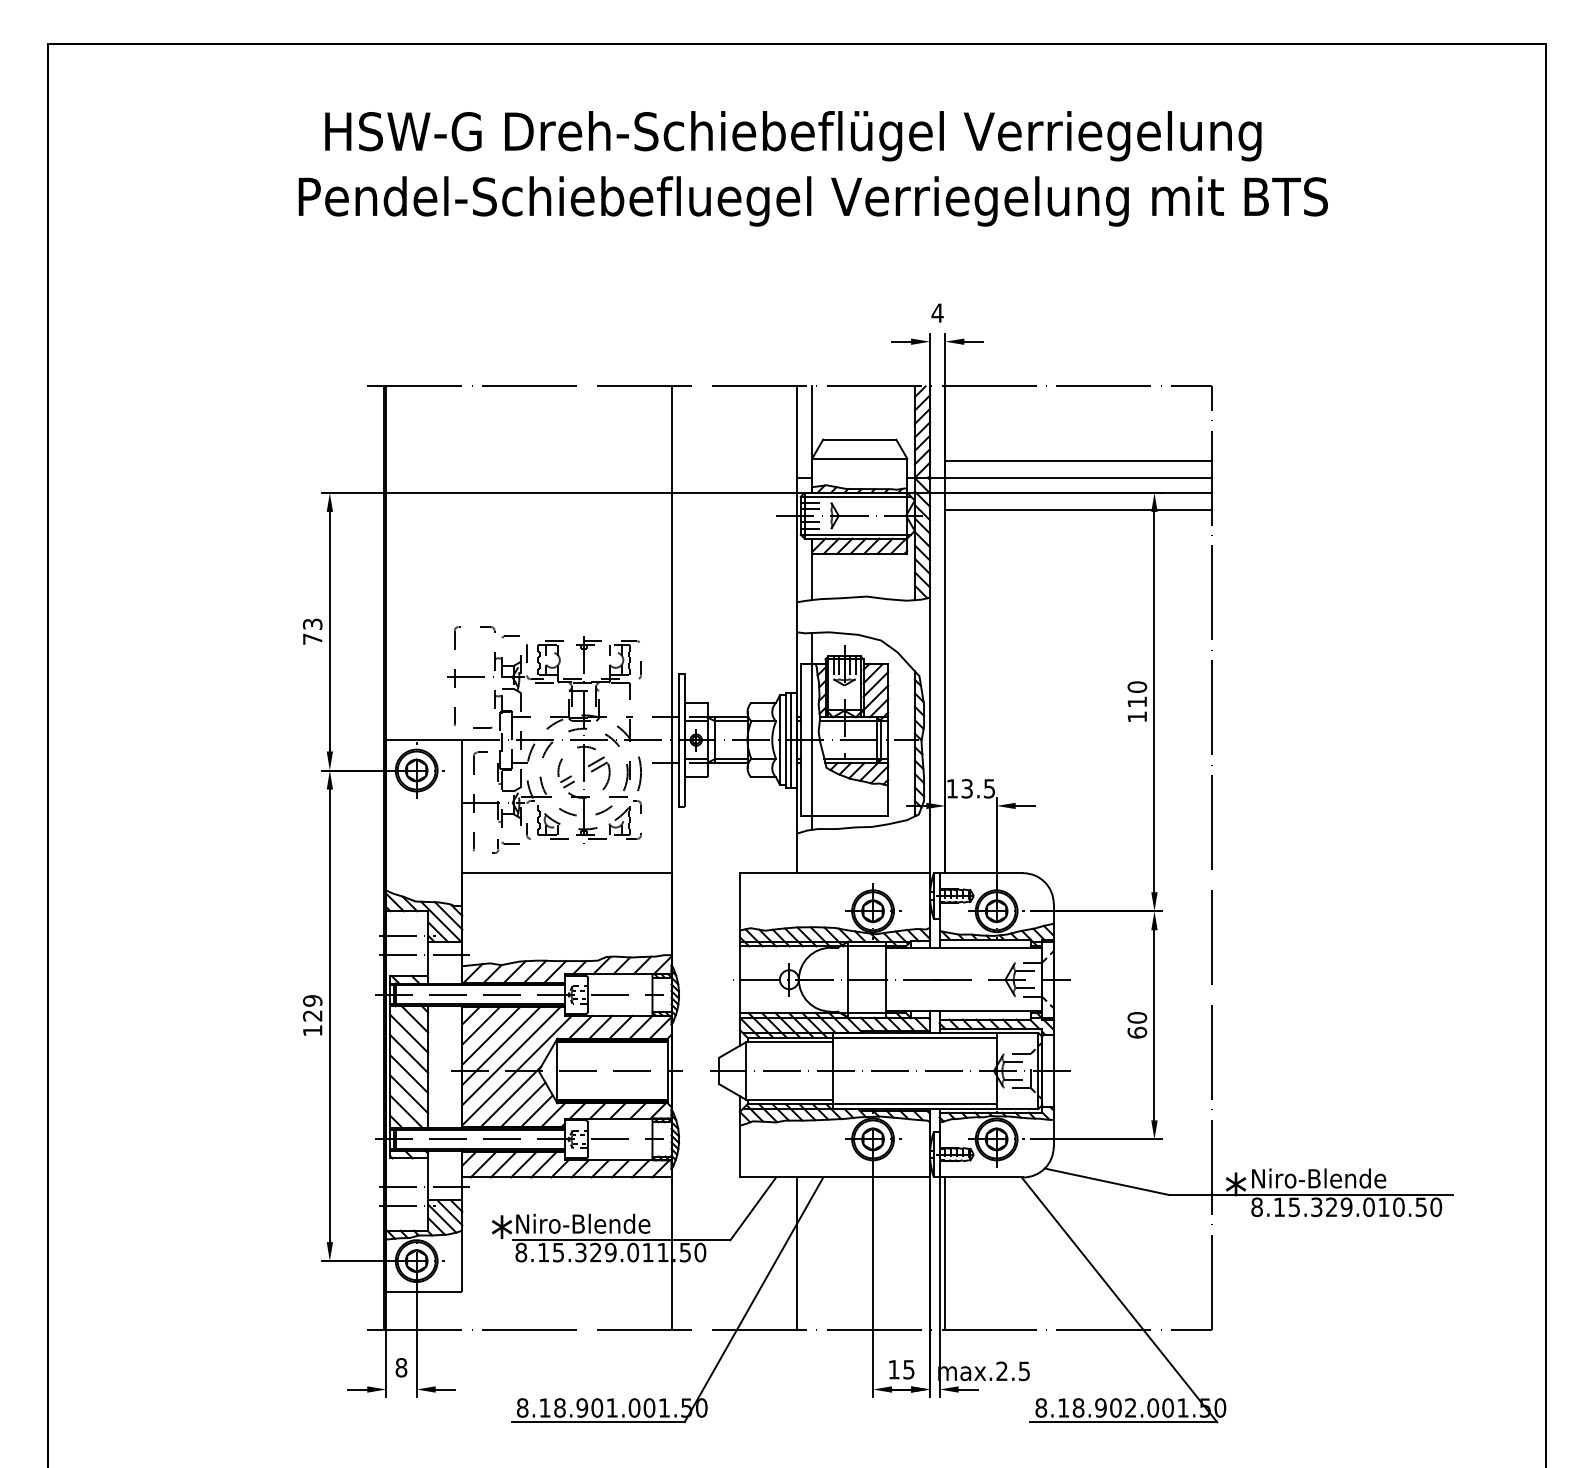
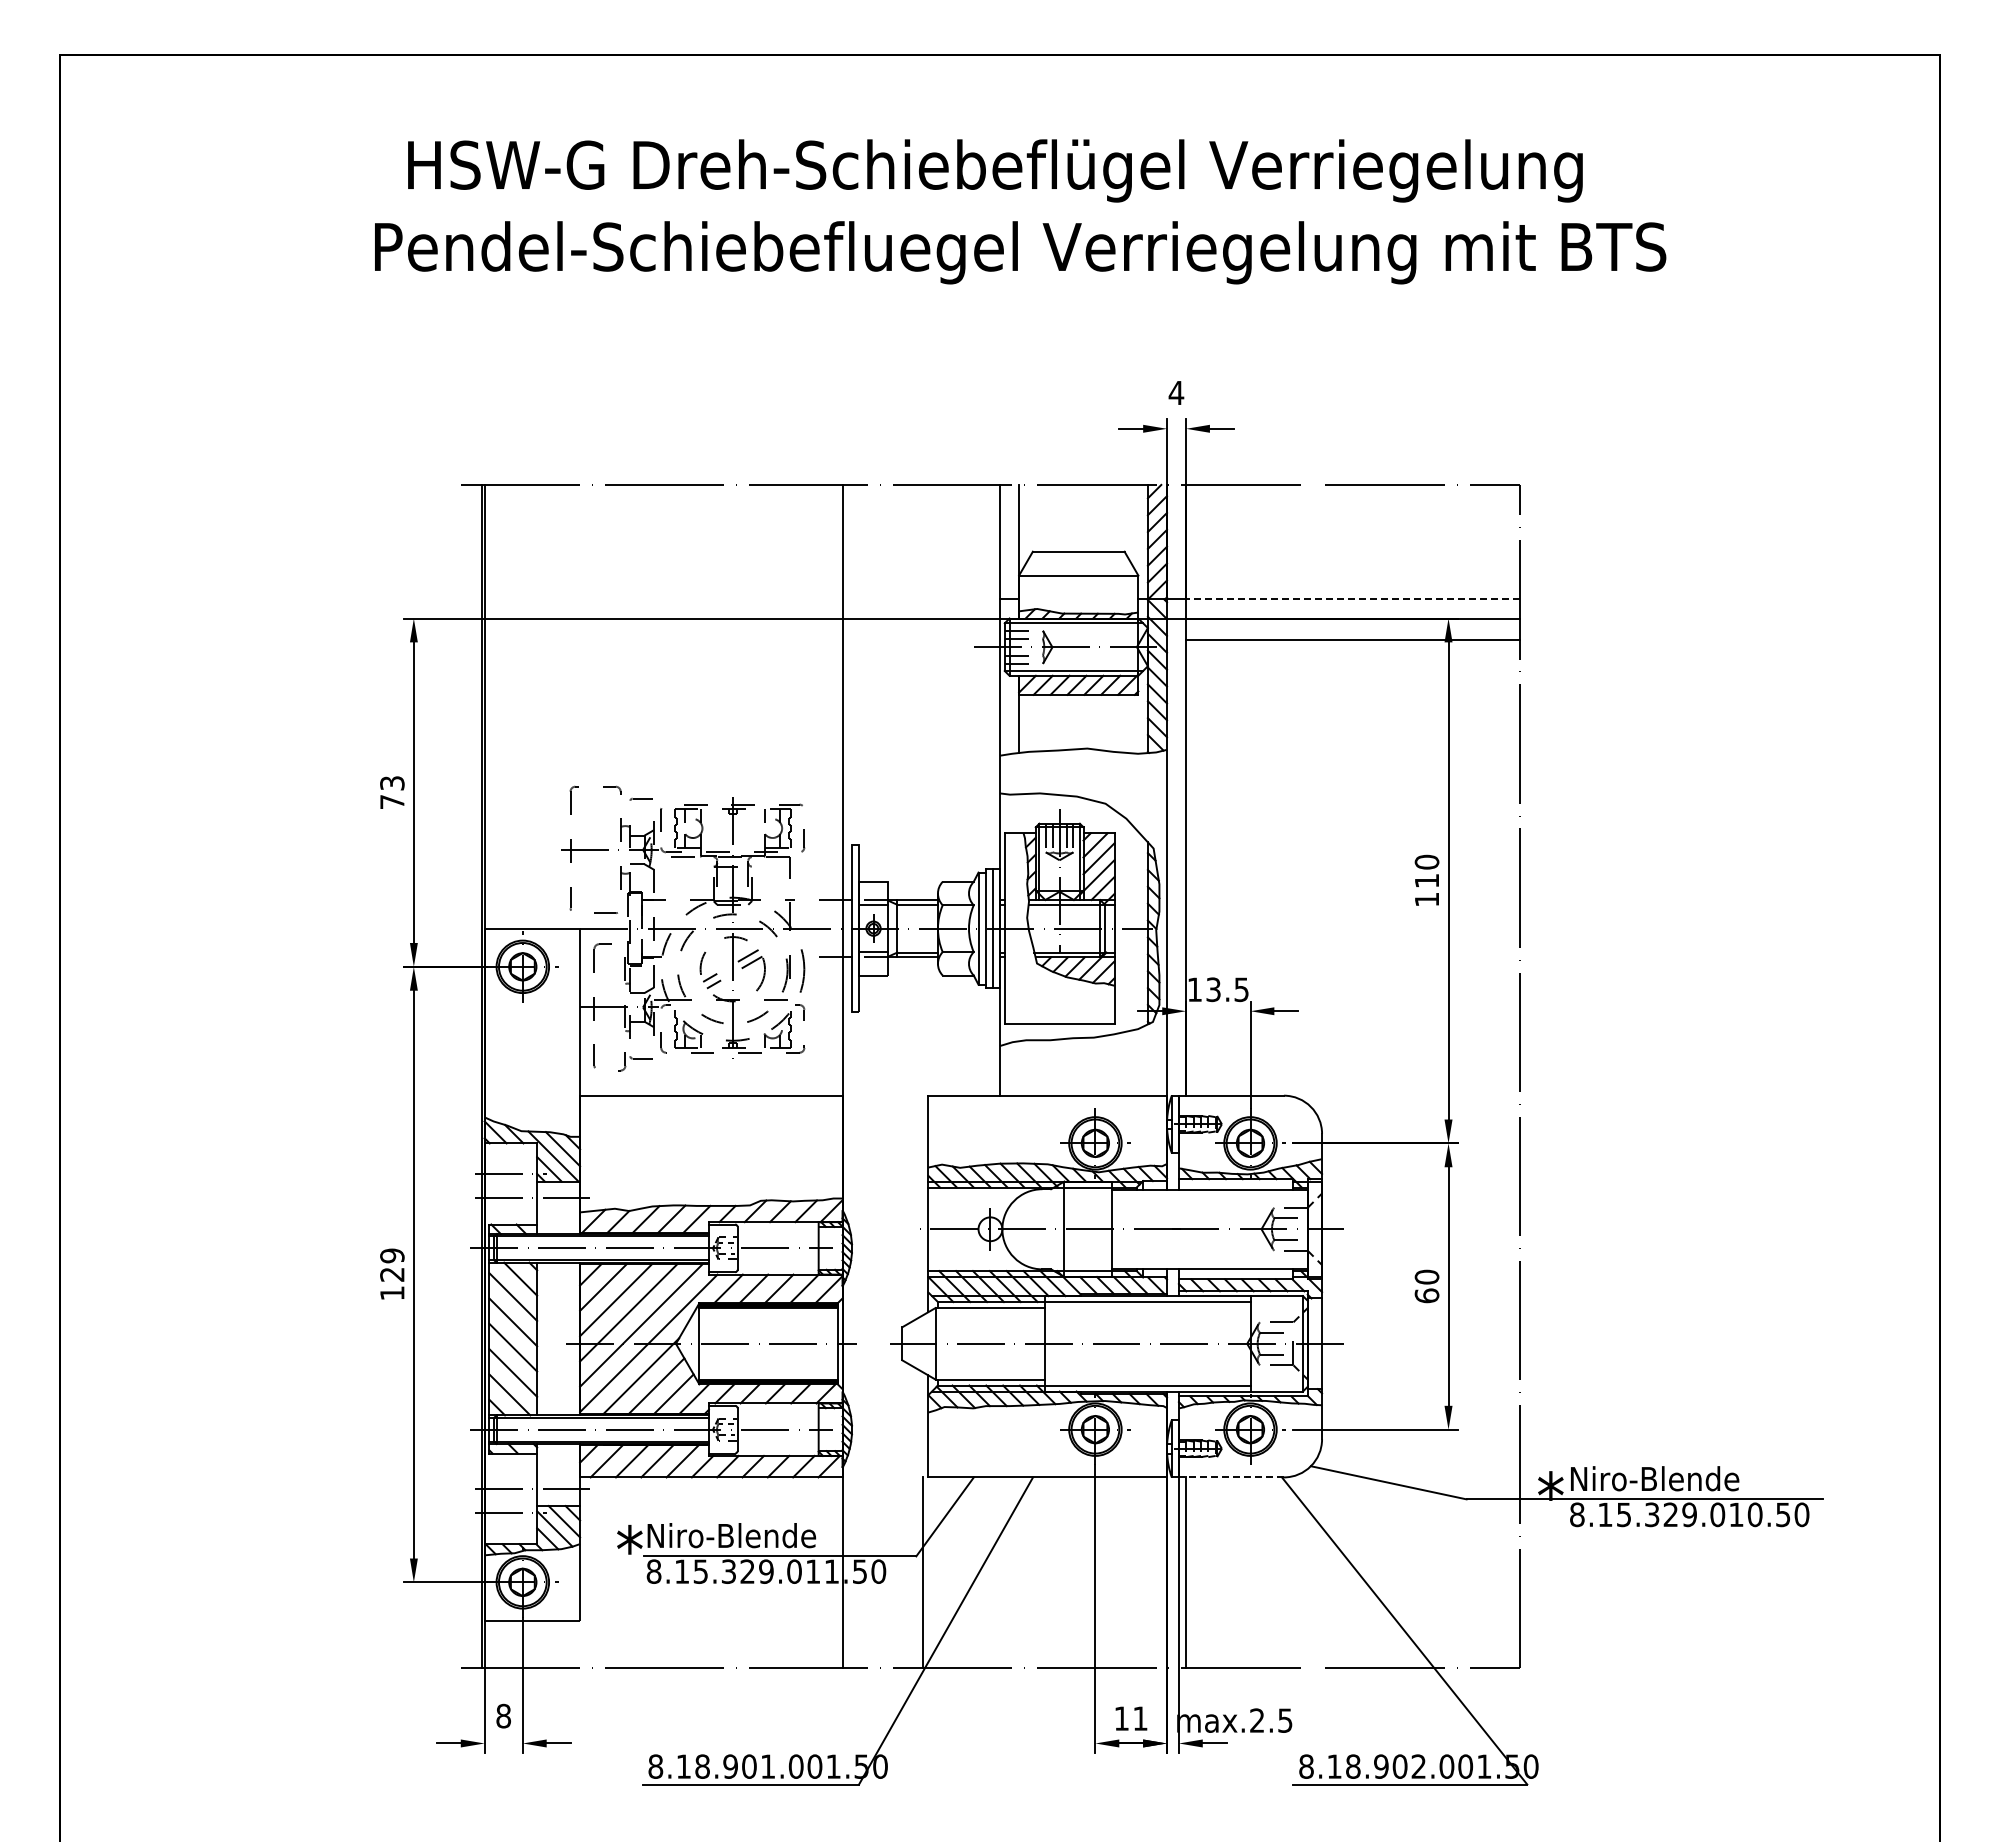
line: (1078, 460) -> (1353, 577), removed
line: (1077, 477) -> (1352, 599), solid -> dashed
line: (812, 731) -> (1019, 917), removed
line: (980, 1177) -> (1230, 1477), solid -> dashed
line: (797, 1253) -> (923, 1572), moved
text: (908, 1369) -> (1140, 1718), 15 -> 11

